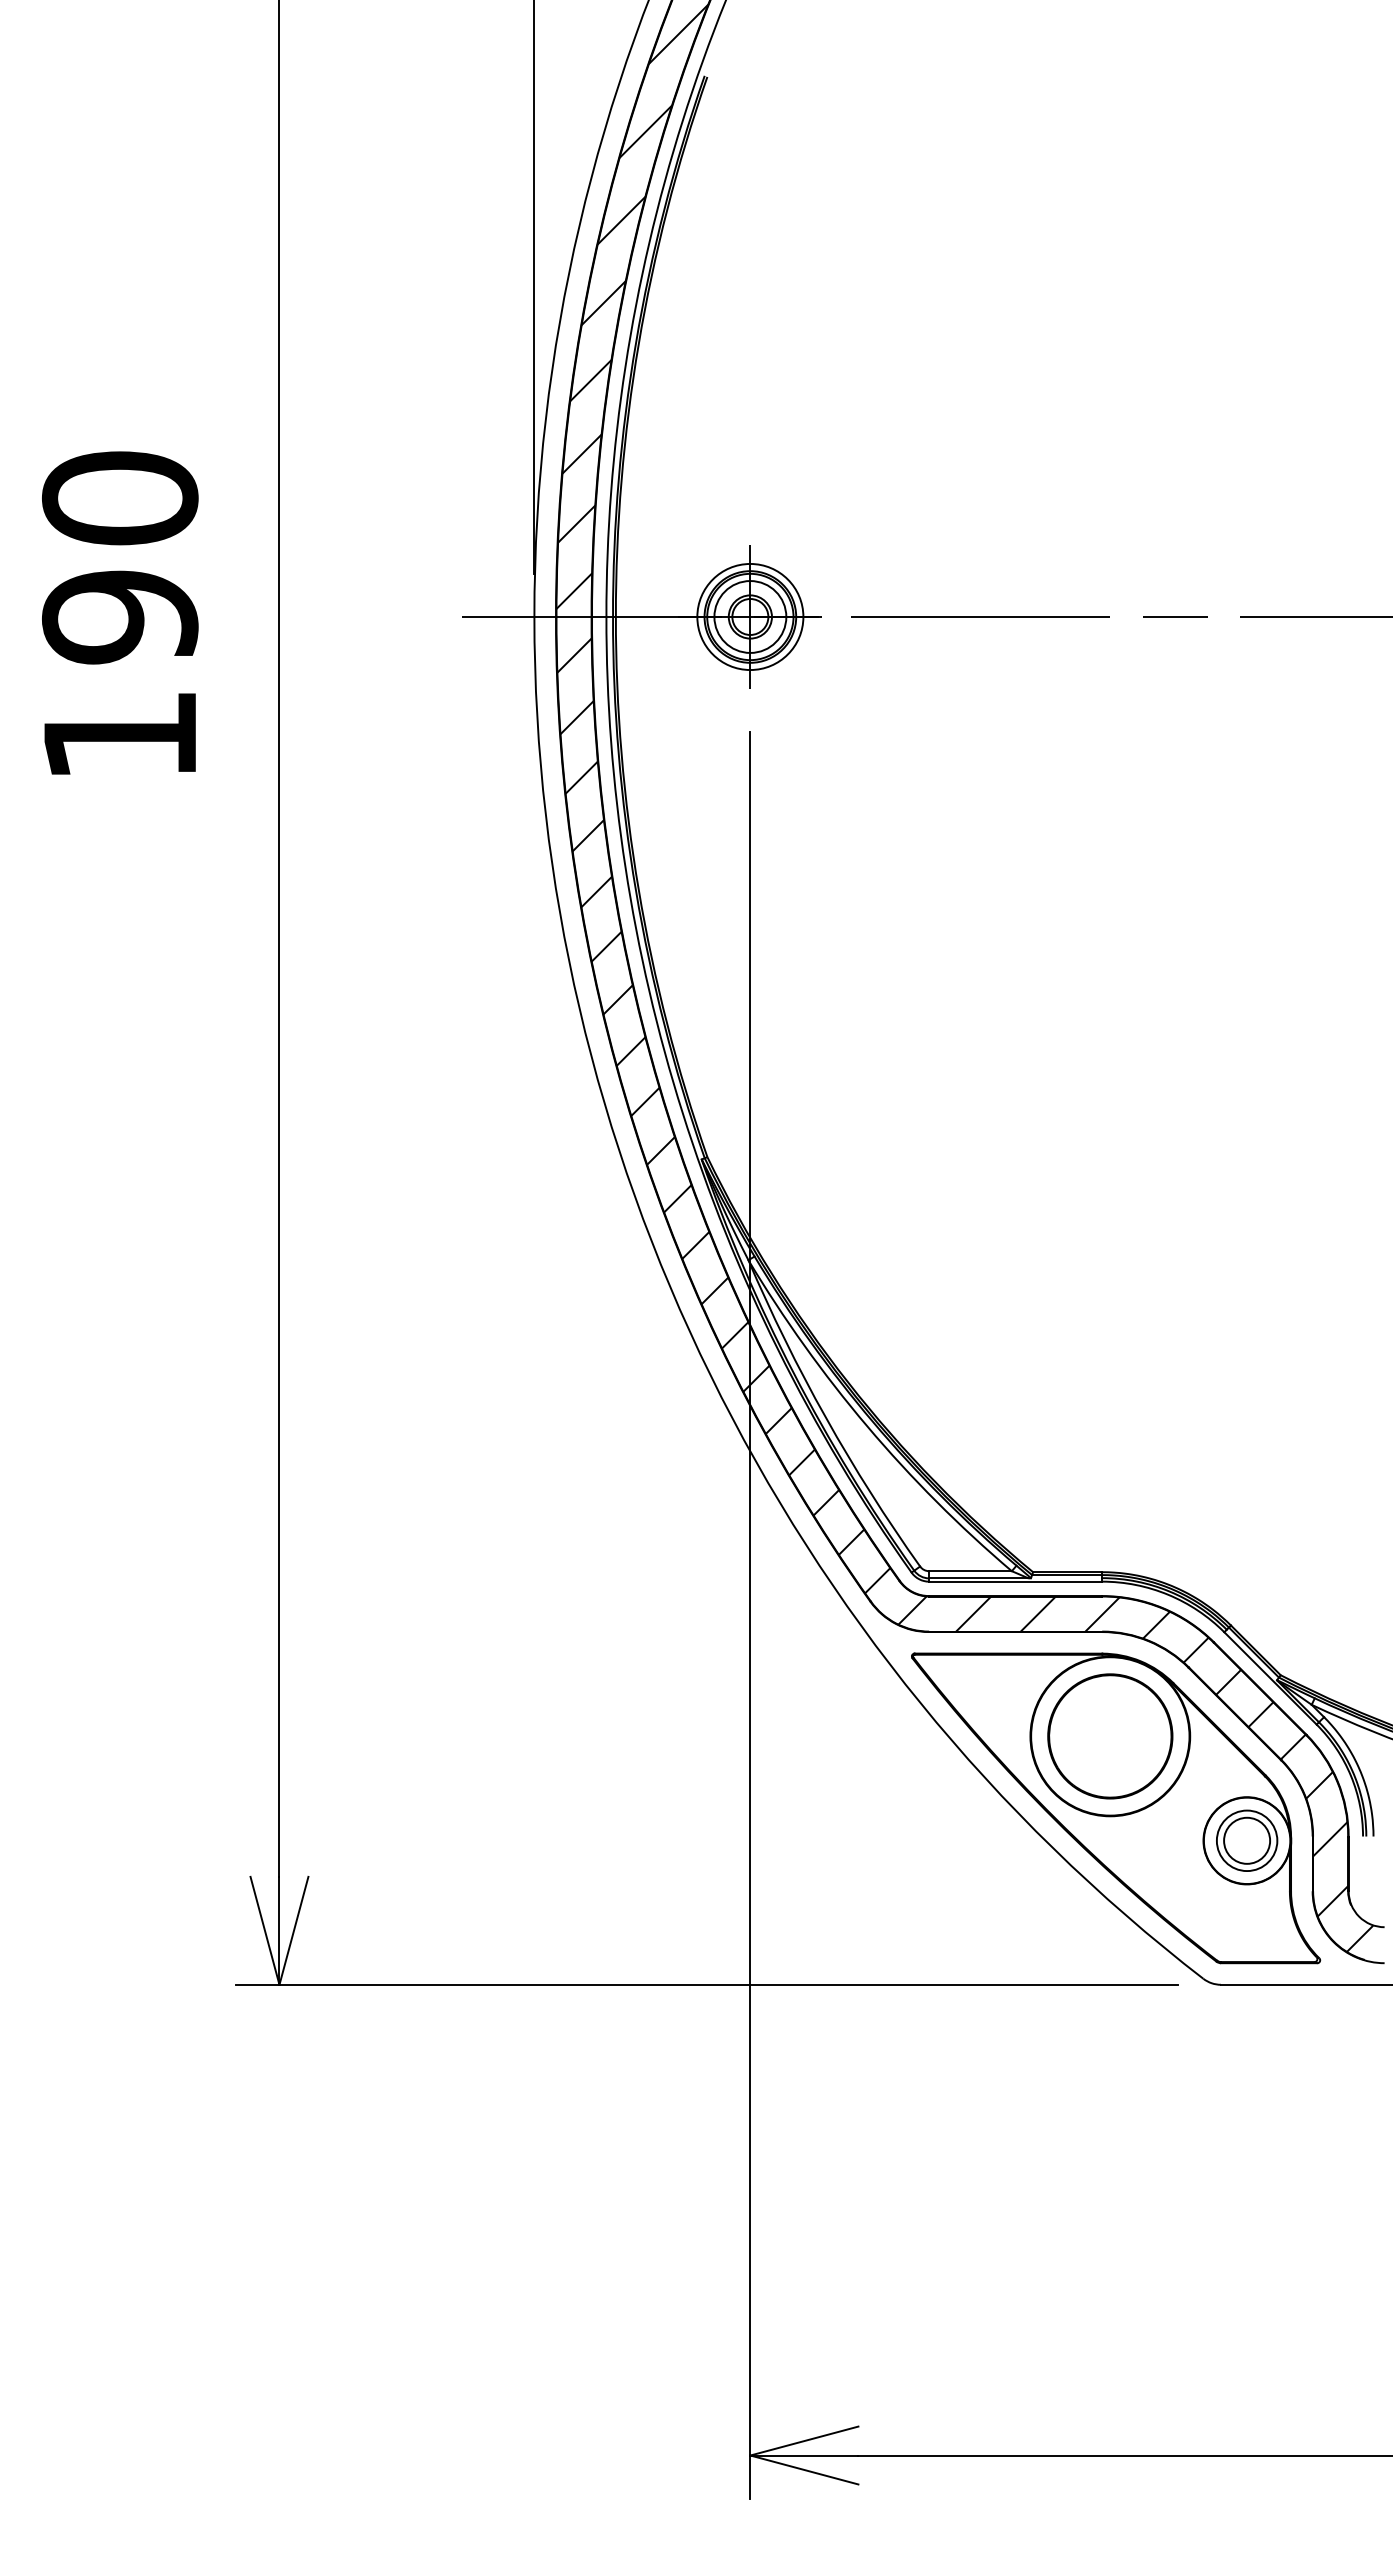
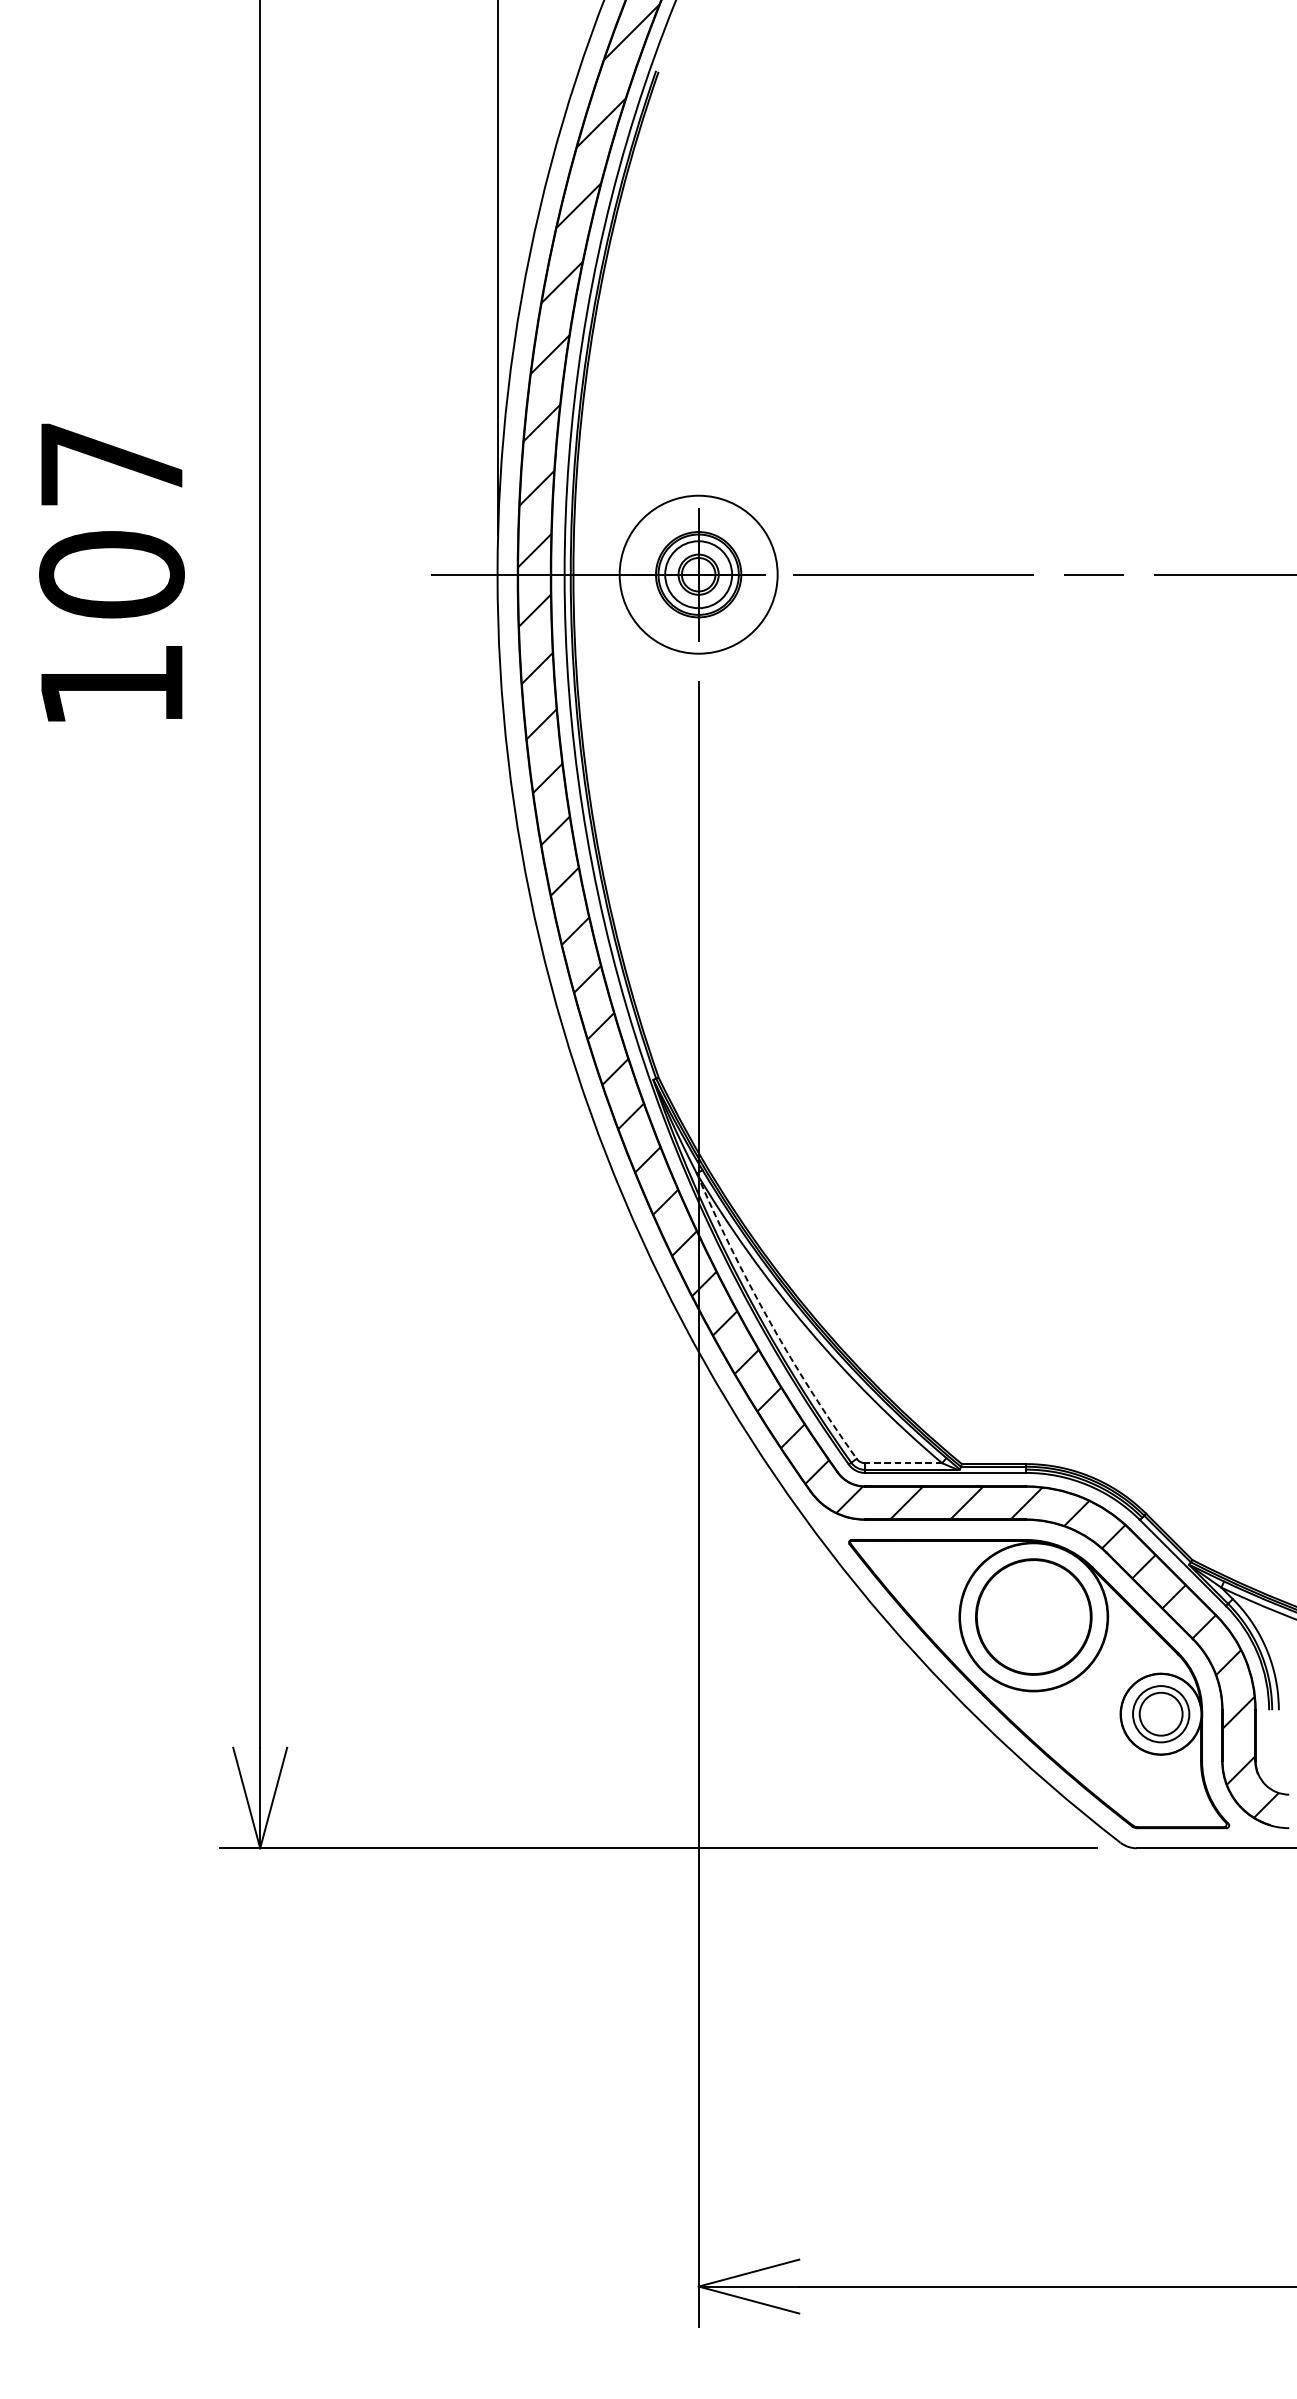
text: (120, 557) -> (112, 519), 190 -> 107
circle: (750, 616) -> (698, 574), size x1.6
arc: (826, 1418) -> (769, 1321), solid -> dashed
line: (970, 1571) -> (903, 1463), solid -> dashed

